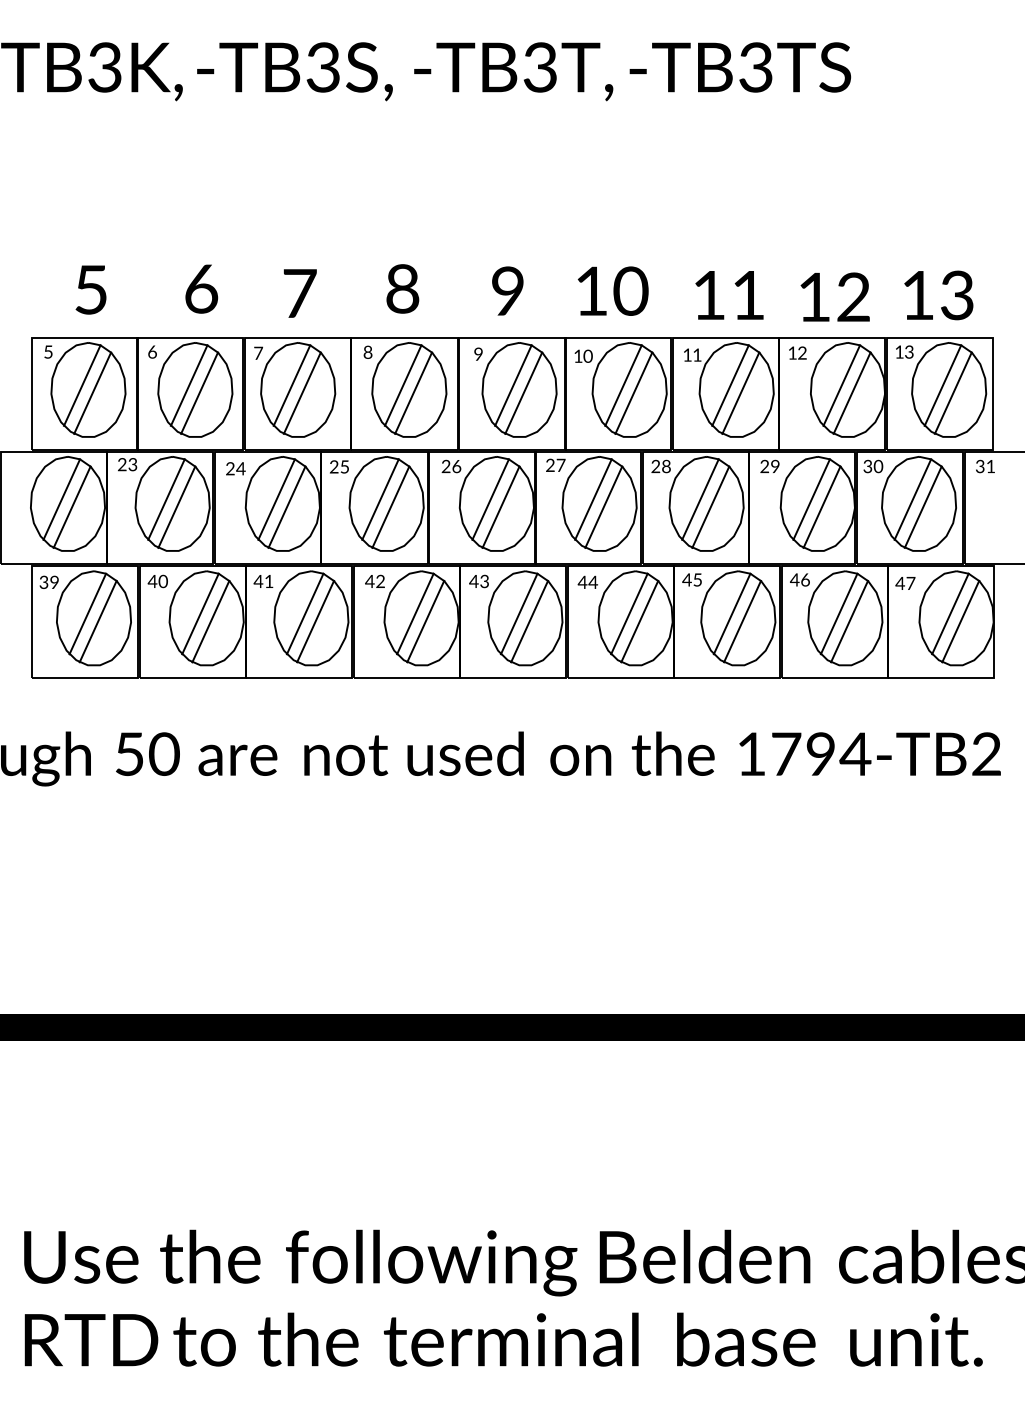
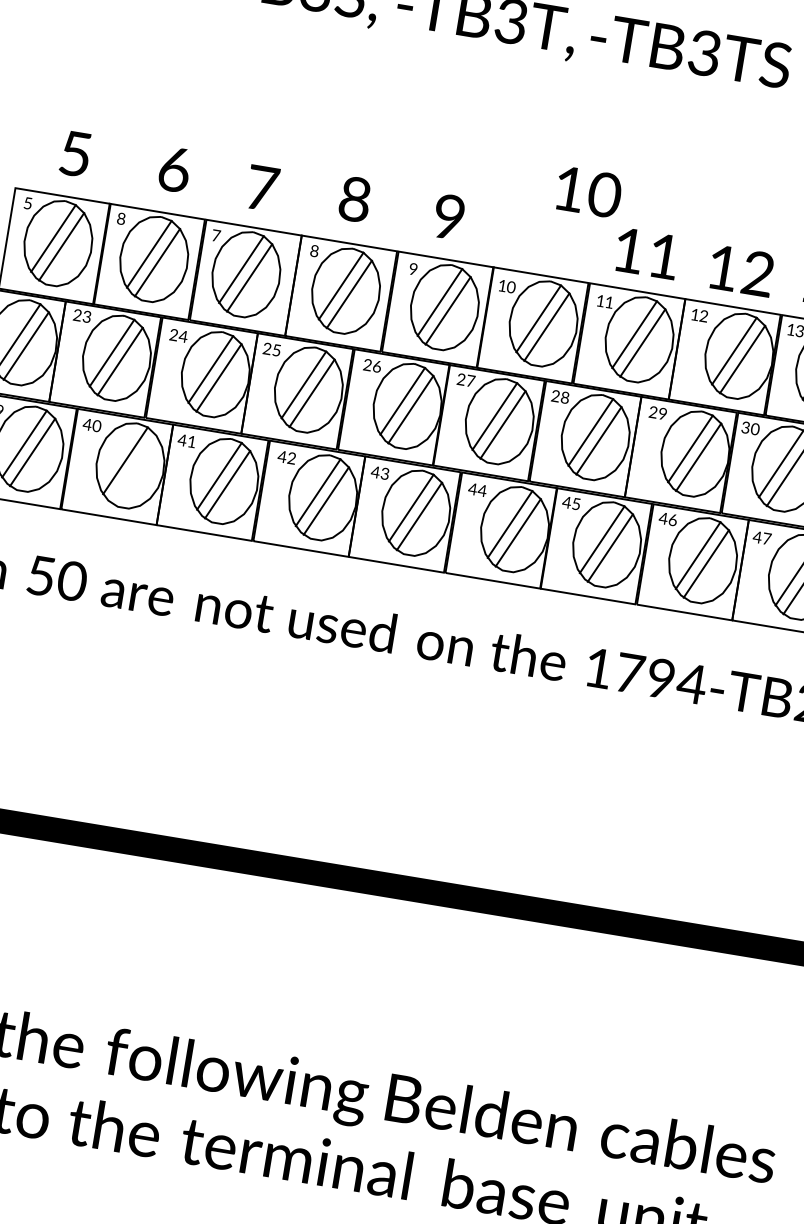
text: (612, 290) -> (588, 191), moved
text: (152, 351) -> (121, 218), 6 -> 8
line: (210, 621) -> (133, 469), removed

